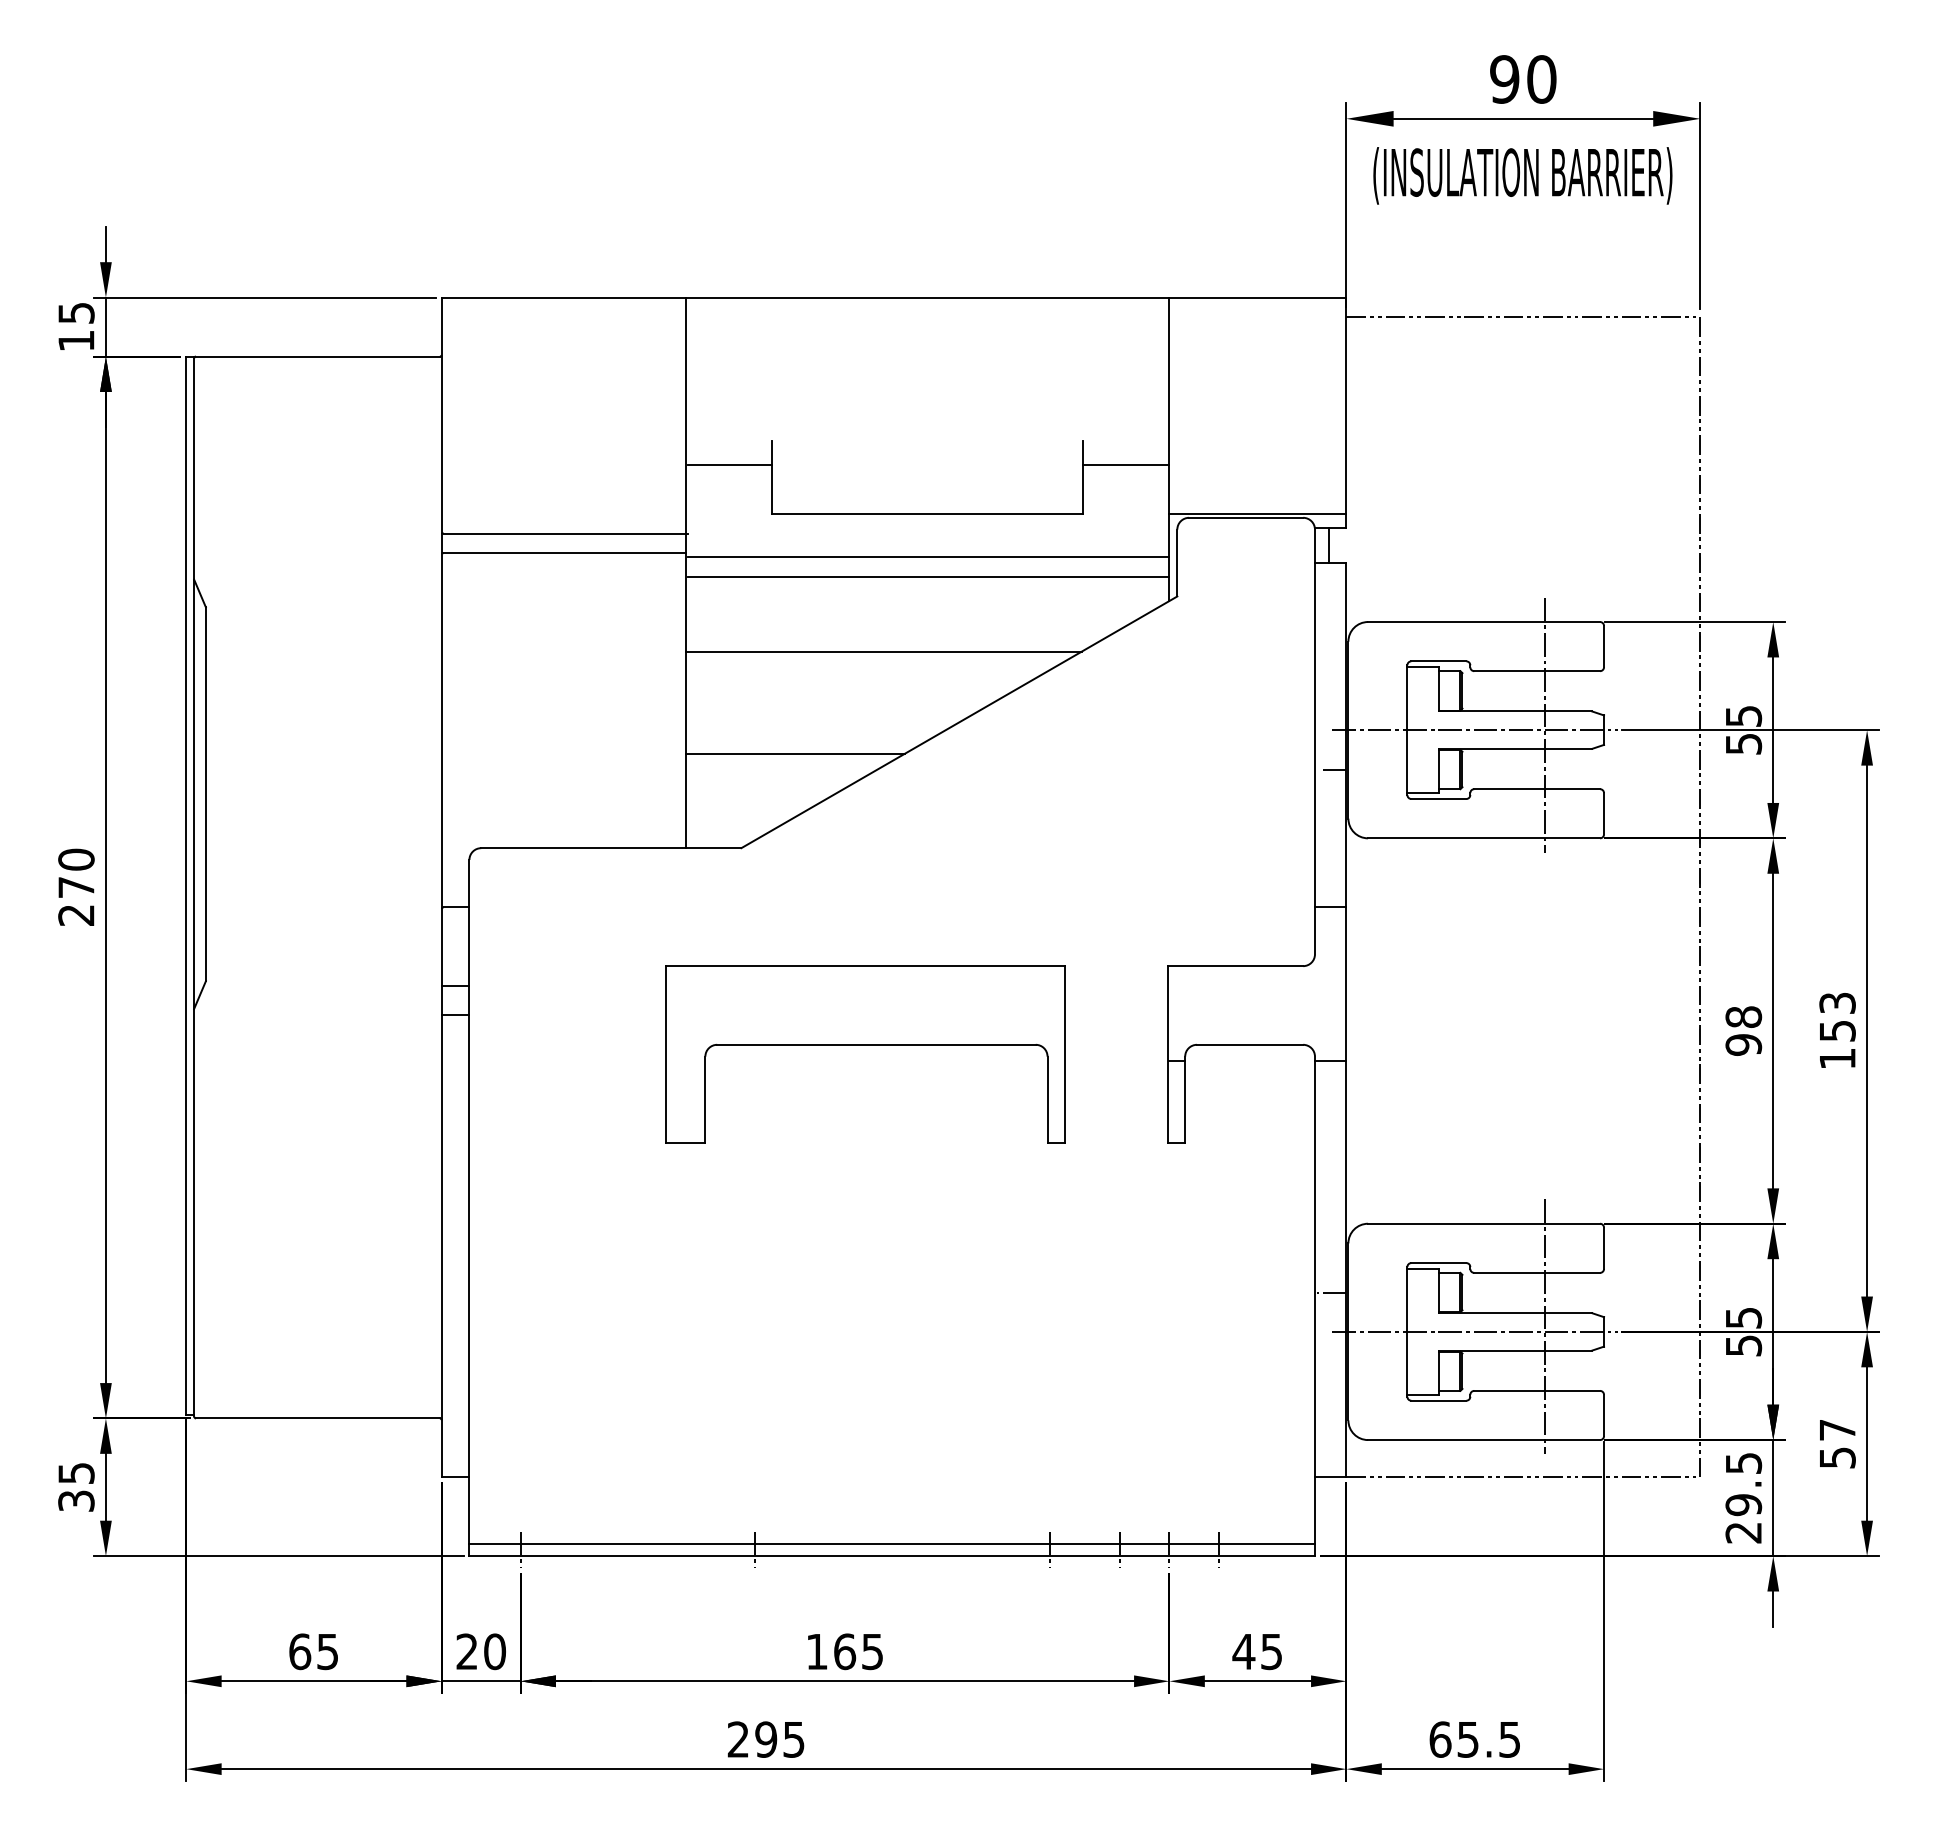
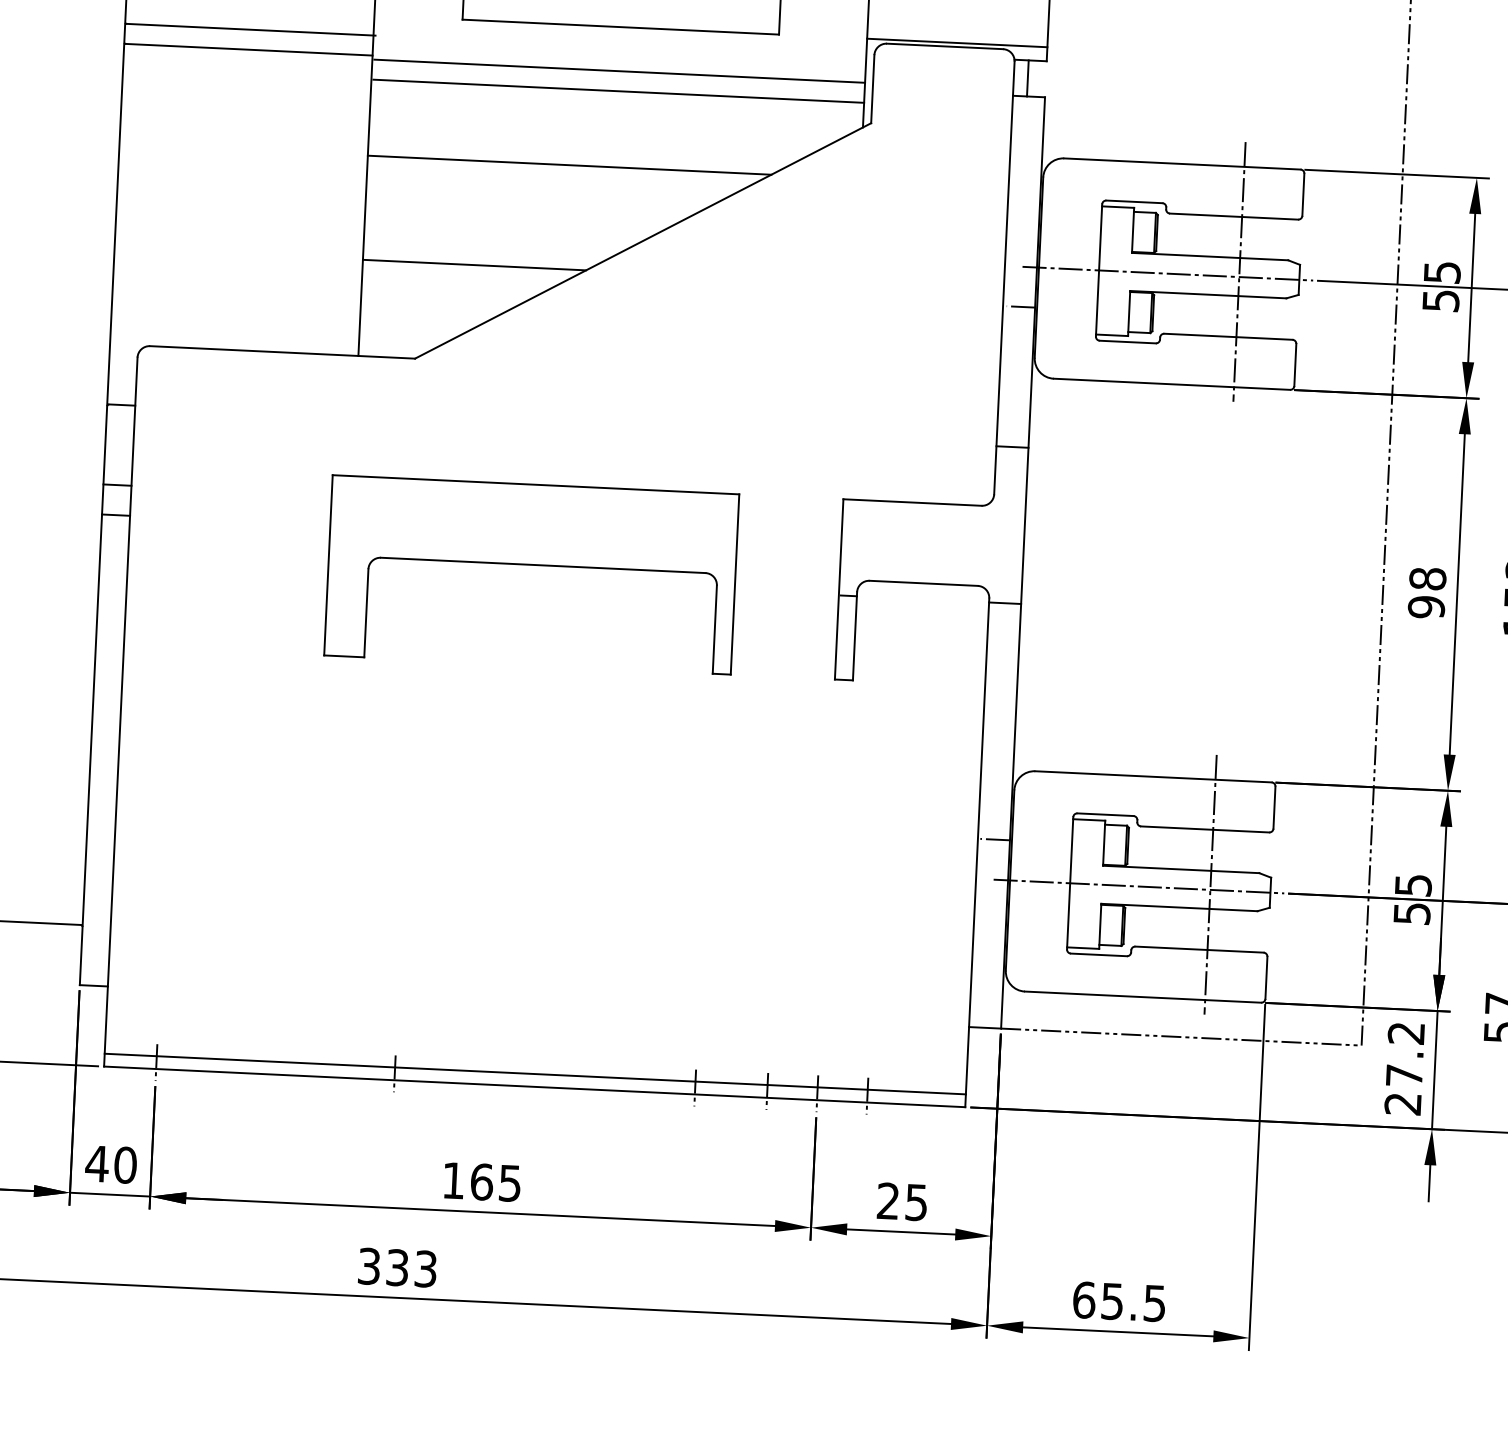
text: (1743, 1484) -> (1405, 1054), 29.5 -> 27.2
text: (466, 1651) -> (96, 1163), 20 -> 40
text: (1243, 1651) -> (887, 1200), 45 -> 25
text: (765, 1739) -> (396, 1267), 295 -> 333

